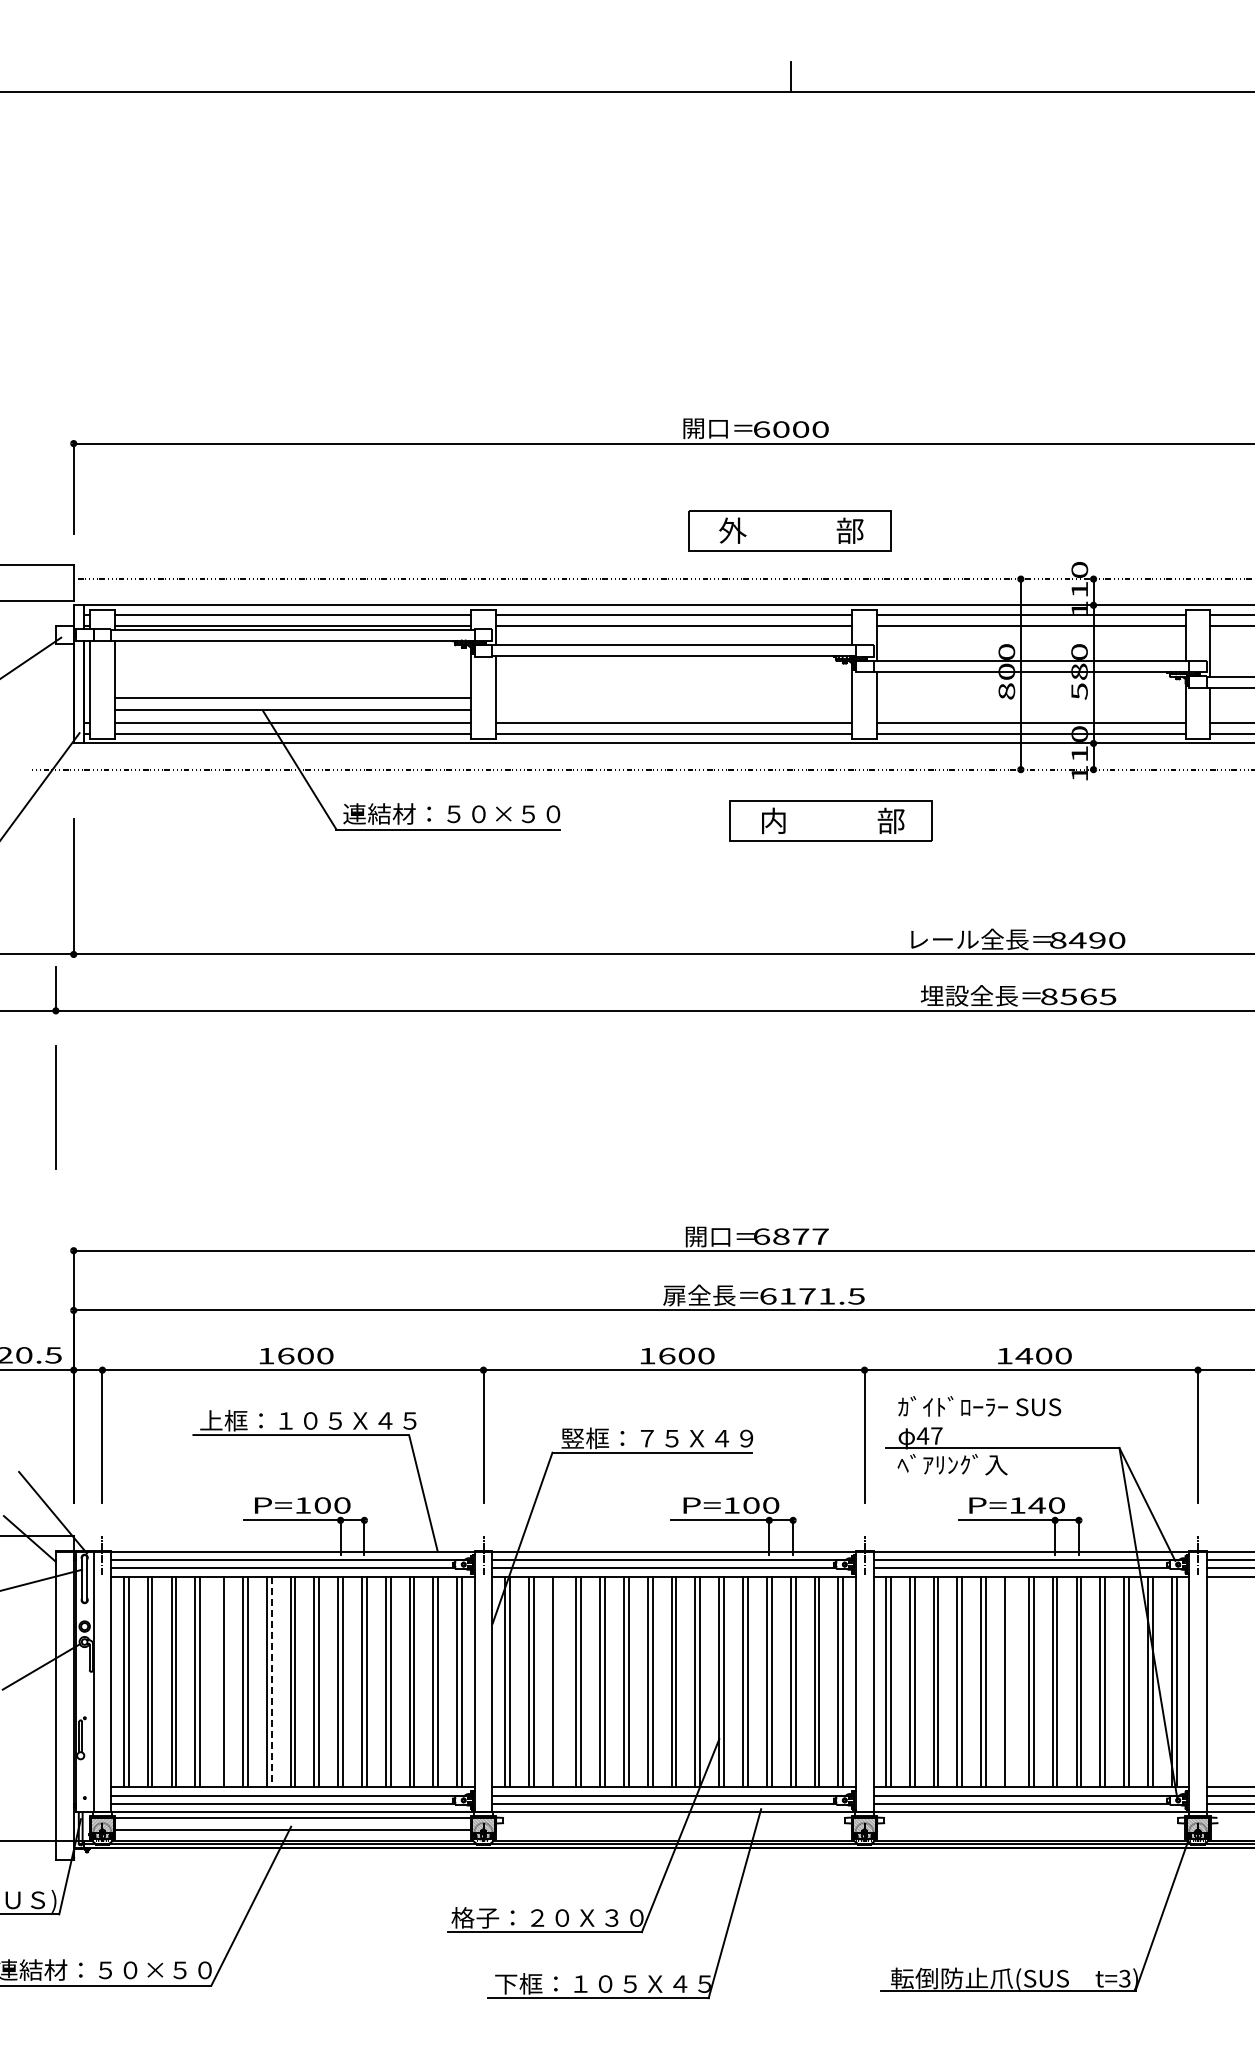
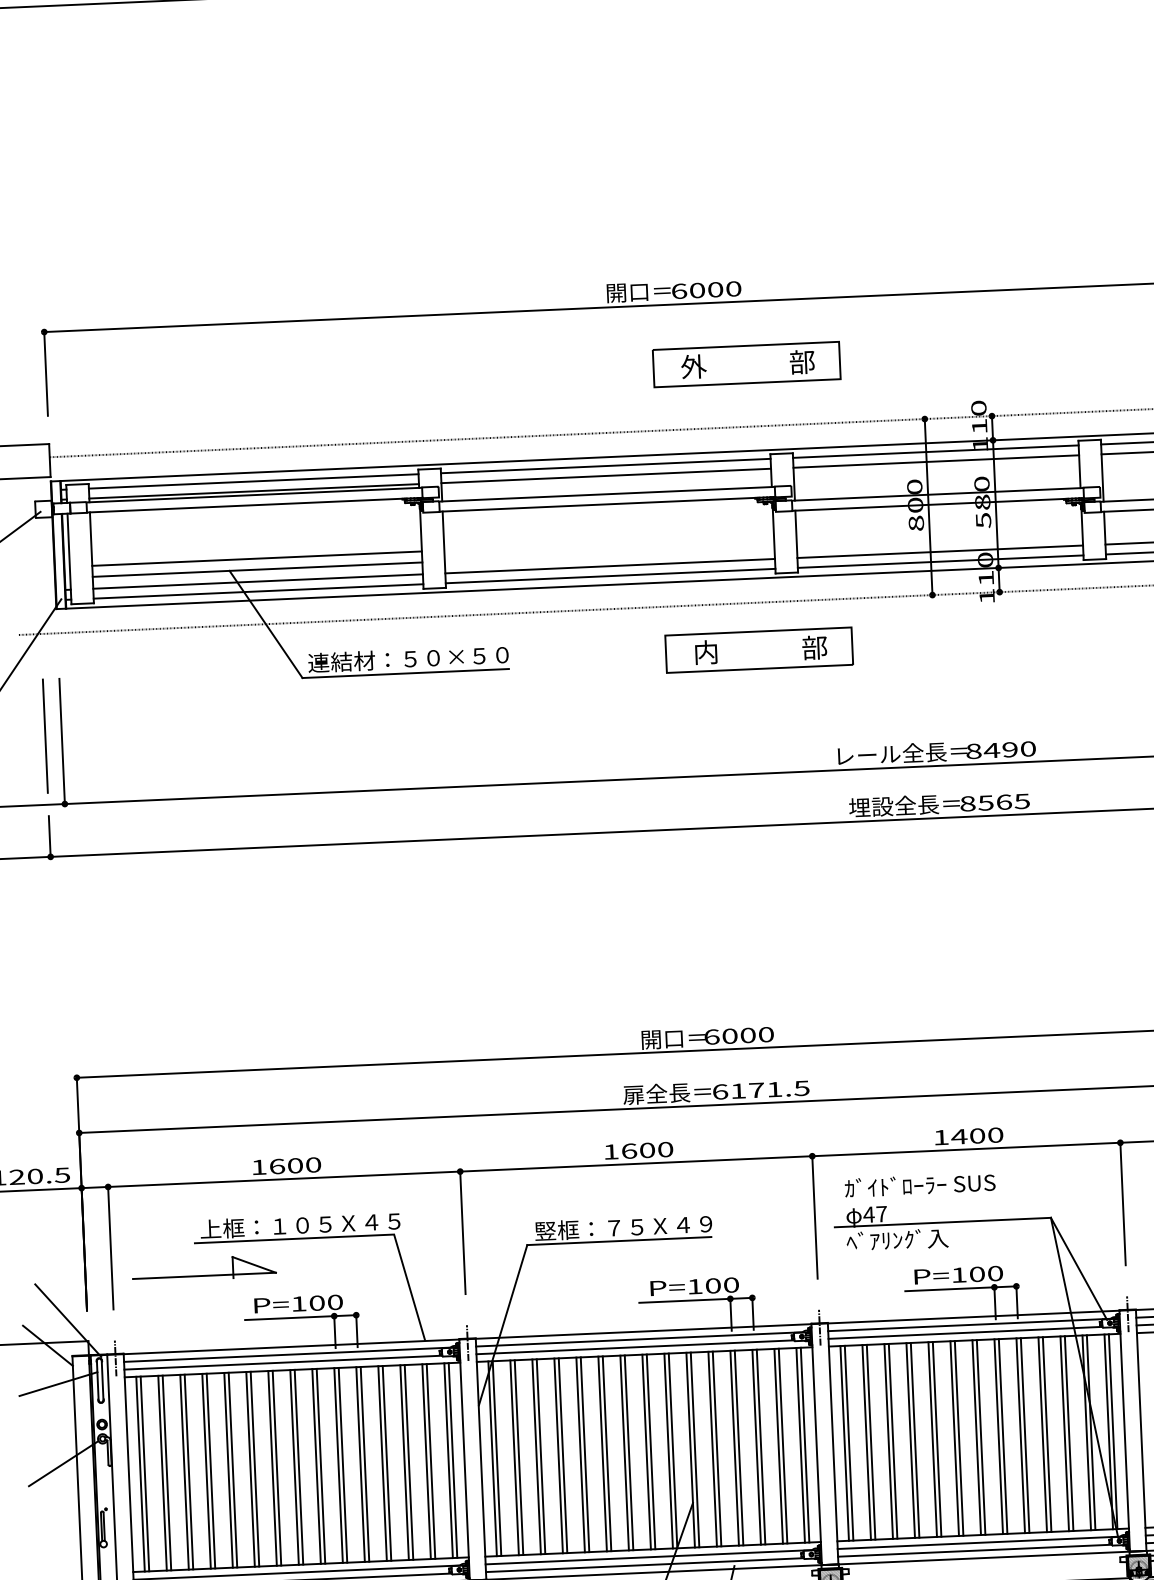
part: (789, 530) -> (746, 364), moved
line: (55, 1107) -> (45, 736), moved
text: (800, 1236) -> (747, 1035), 6877 -> 6000
part: (202, 1470) -> (204, 1275), added
text: (1037, 1505) -> (977, 1274), P=140 -> P=100
line: (219, 1681) -> (228, 1469), added
line: (557, 1681) -> (541, 1456), added
line: (1009, 1681) -> (958, 1438), added
line: (271, 1682) -> (276, 1468), dashed -> solid

